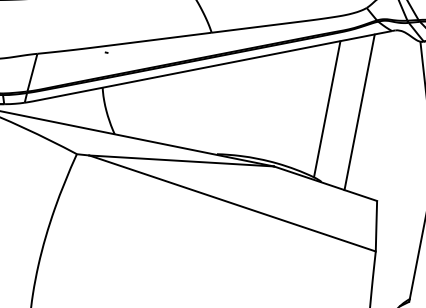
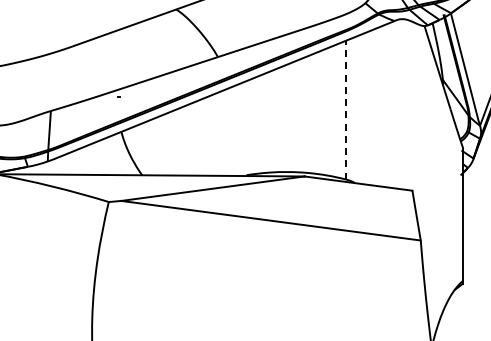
line: (326, 108) -> (345, 109), solid -> dashed
line: (359, 111) -> (378, 106), removed

